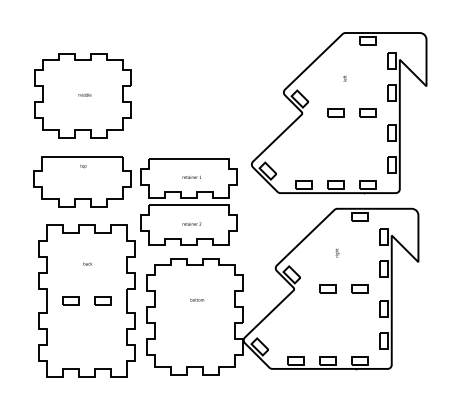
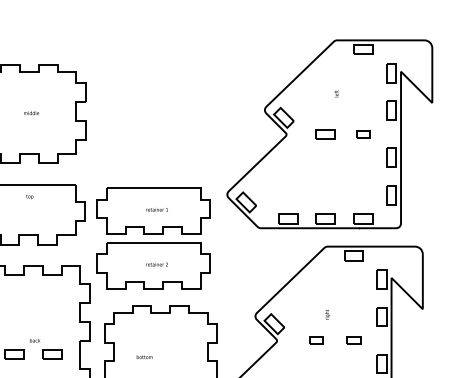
part: (367, 112) -> (363, 133), size x0.7
text: (337, 252) -> (327, 314), moved
text: (87, 263) -> (34, 340), moved
part: (327, 288) -> (316, 340), size x0.7
part: (359, 288) -> (353, 340), size x0.7
text: (197, 299) -> (144, 356), moved

